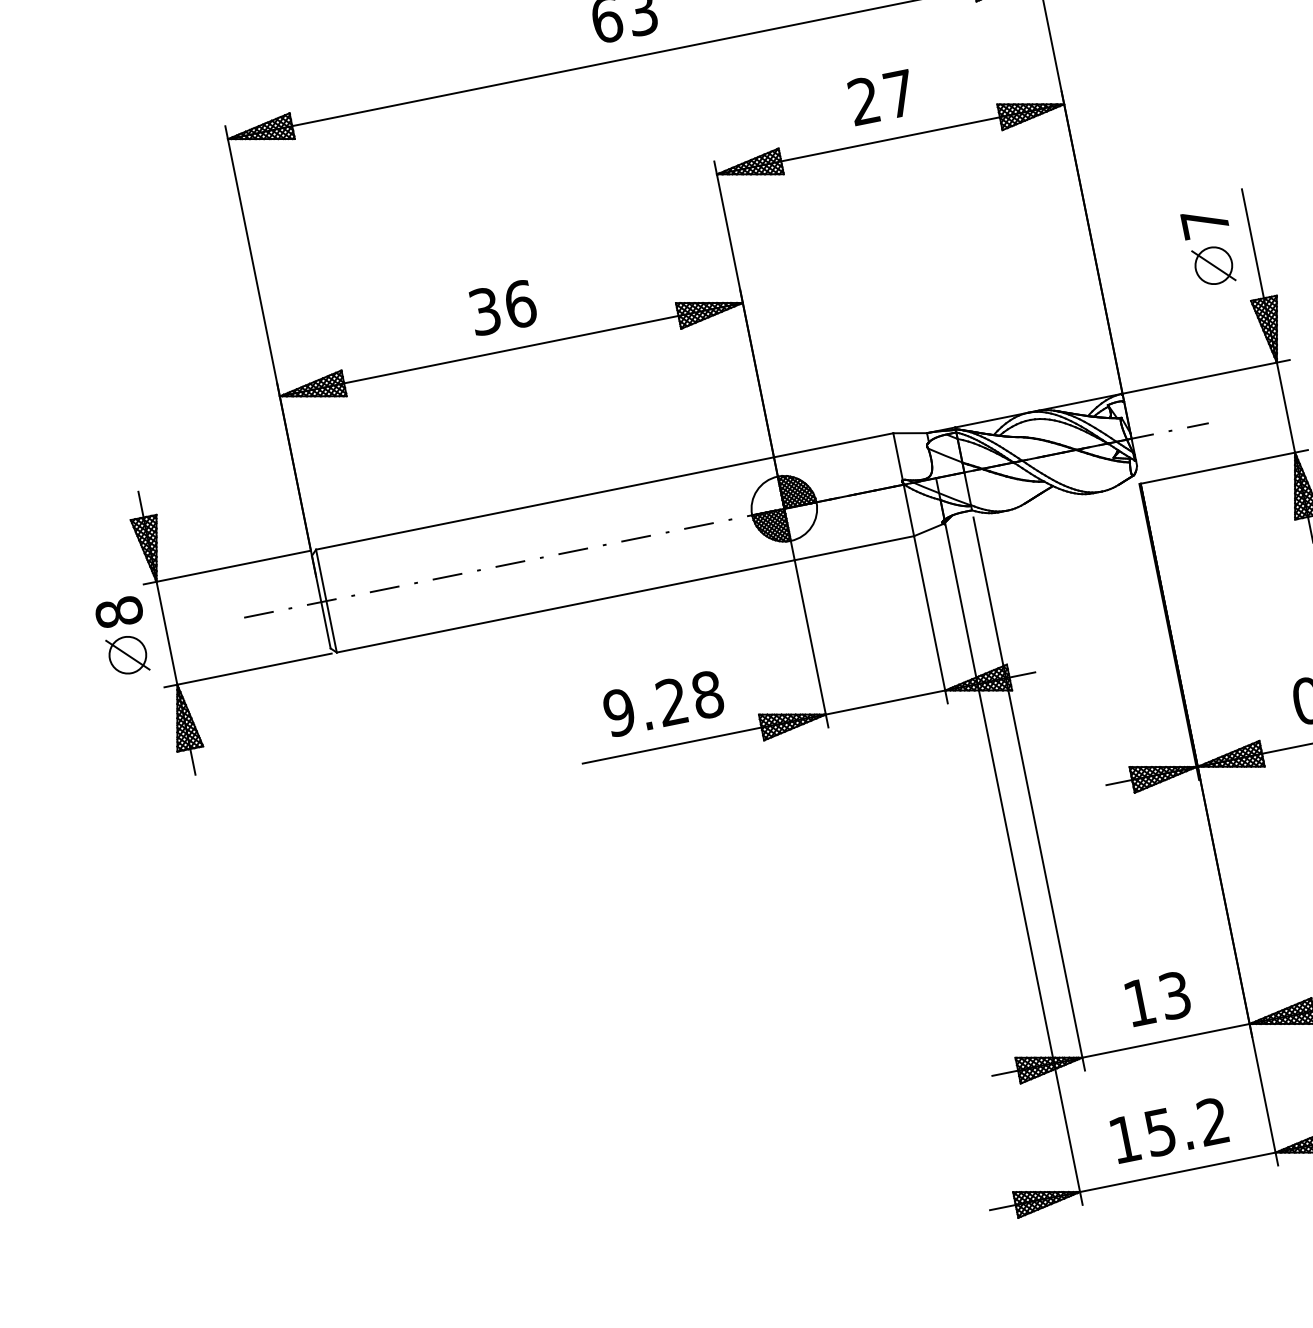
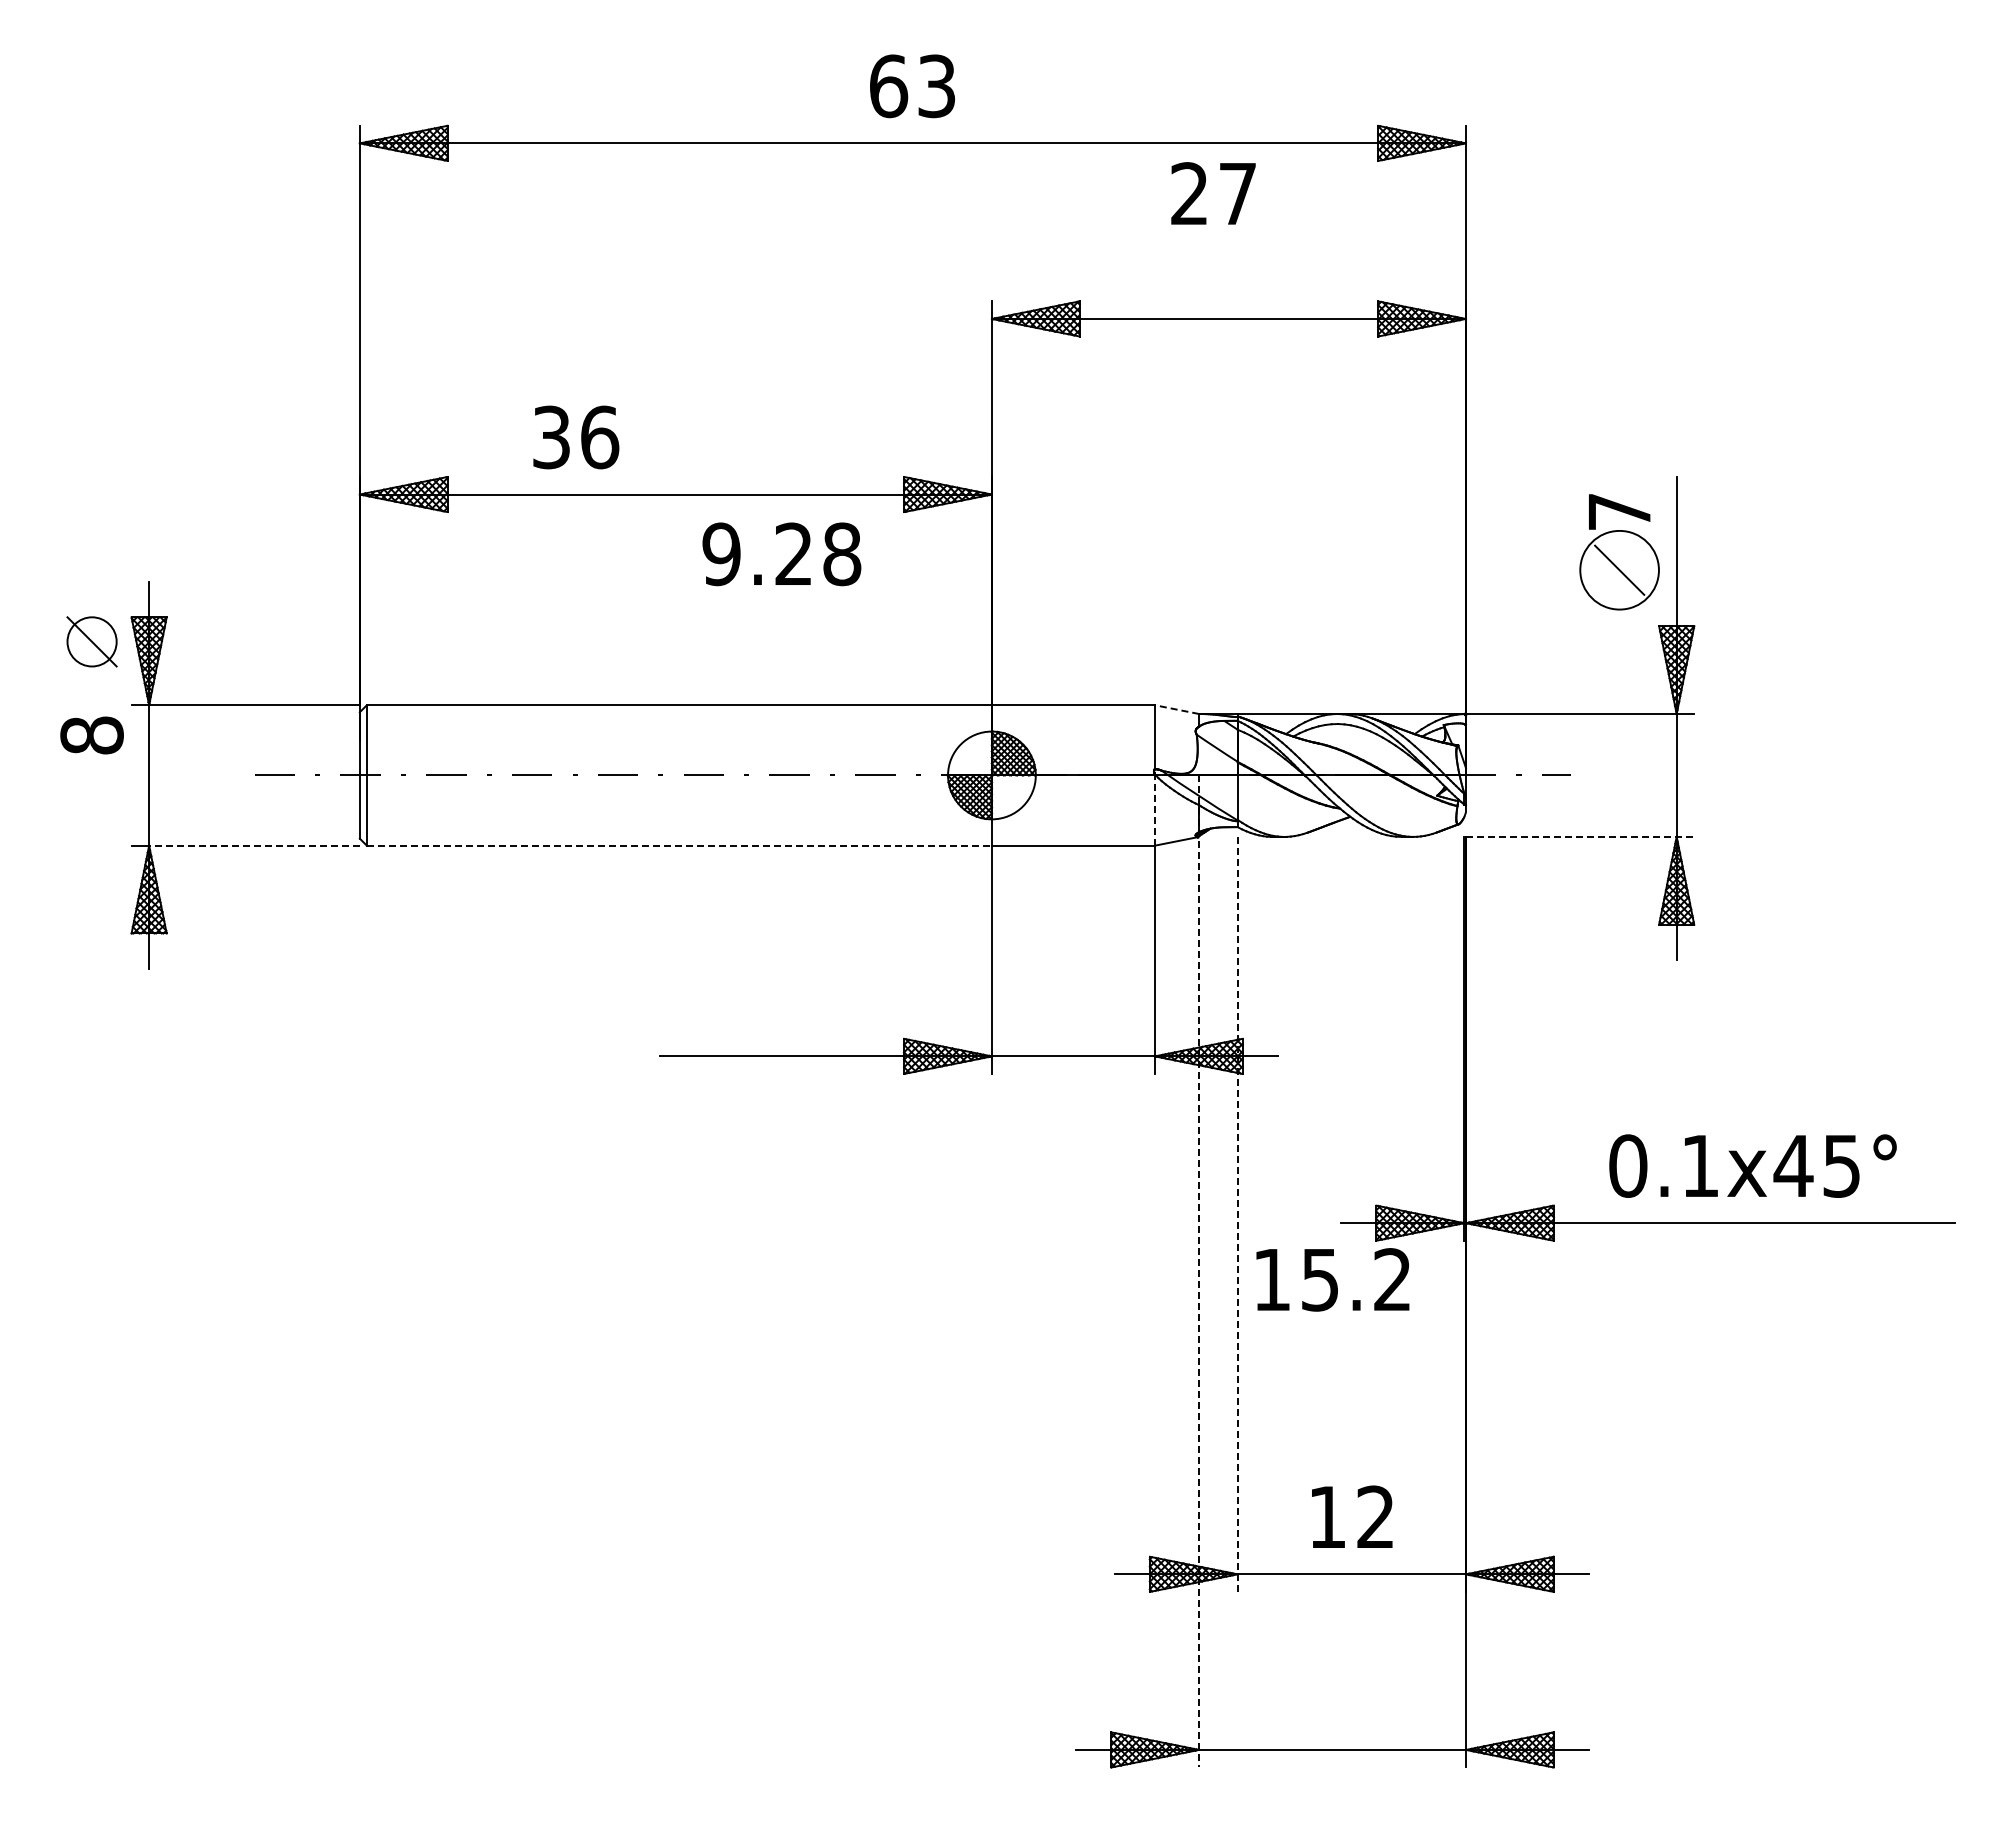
text: (881, 97) -> (1213, 193), moved
circle: (1213, 265) -> (1619, 569), size x1.6
text: (503, 307) -> (576, 437), moved
line: (909, 433) -> (1176, 709), solid -> dashed
line: (1224, 466) -> (1580, 836), solid -> dashed
line: (908, 509) -> (1154, 809), solid -> dashed
line: (565, 606) -> (679, 845), solid -> dashed
part: (127, 655) -> (91, 641), moved
line: (254, 669) -> (254, 845), solid -> dashed
text: (663, 703) -> (781, 554), moved
line: (1029, 794) -> (1237, 1214), solid -> dashed
line: (1009, 841) -> (1199, 1271), solid -> dashed
text: (1174, 995) -> (1375, 1517), 13 -> 12
text: (1169, 1130) -> (1332, 1279), moved

